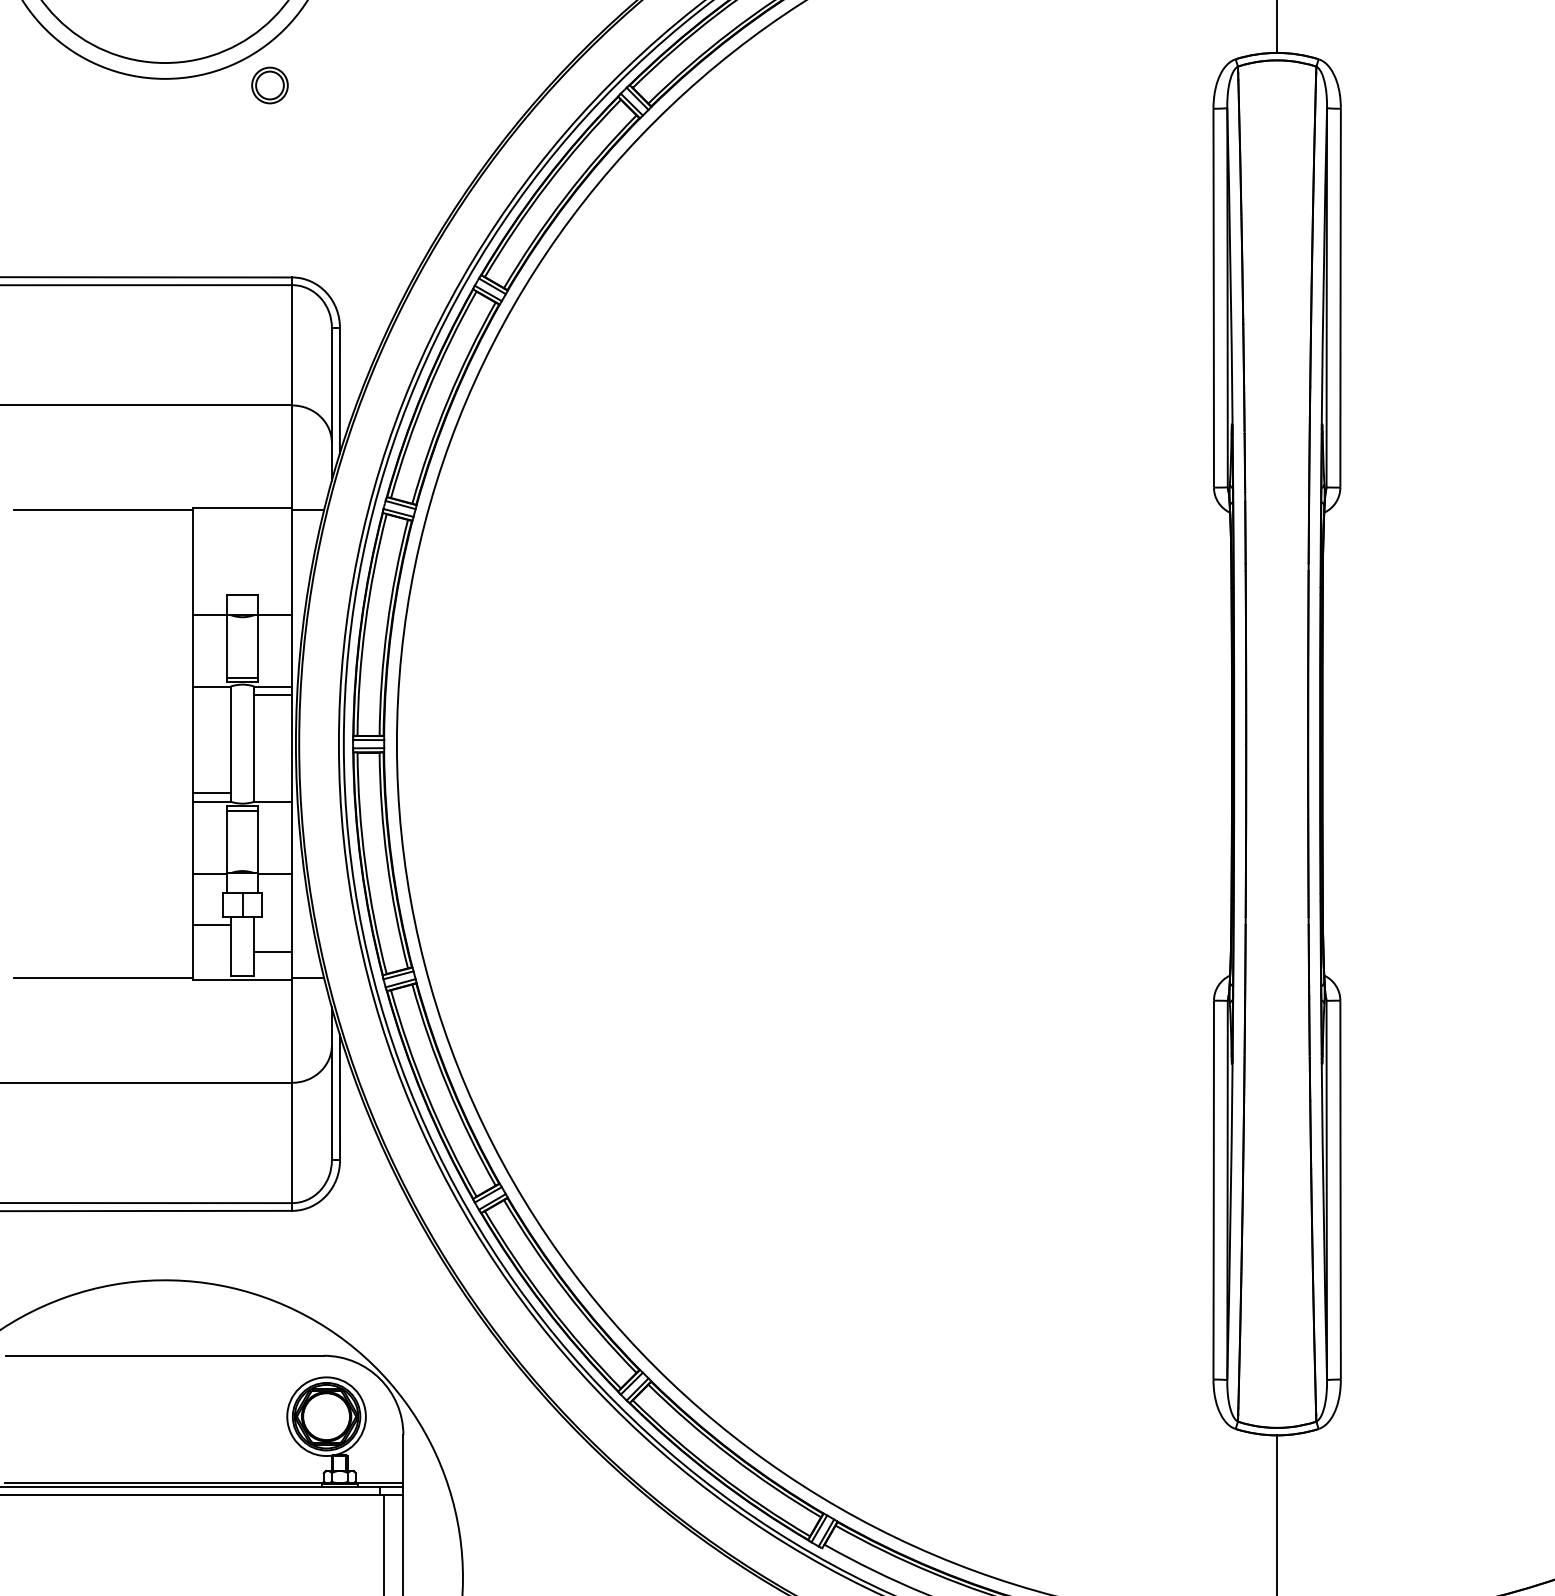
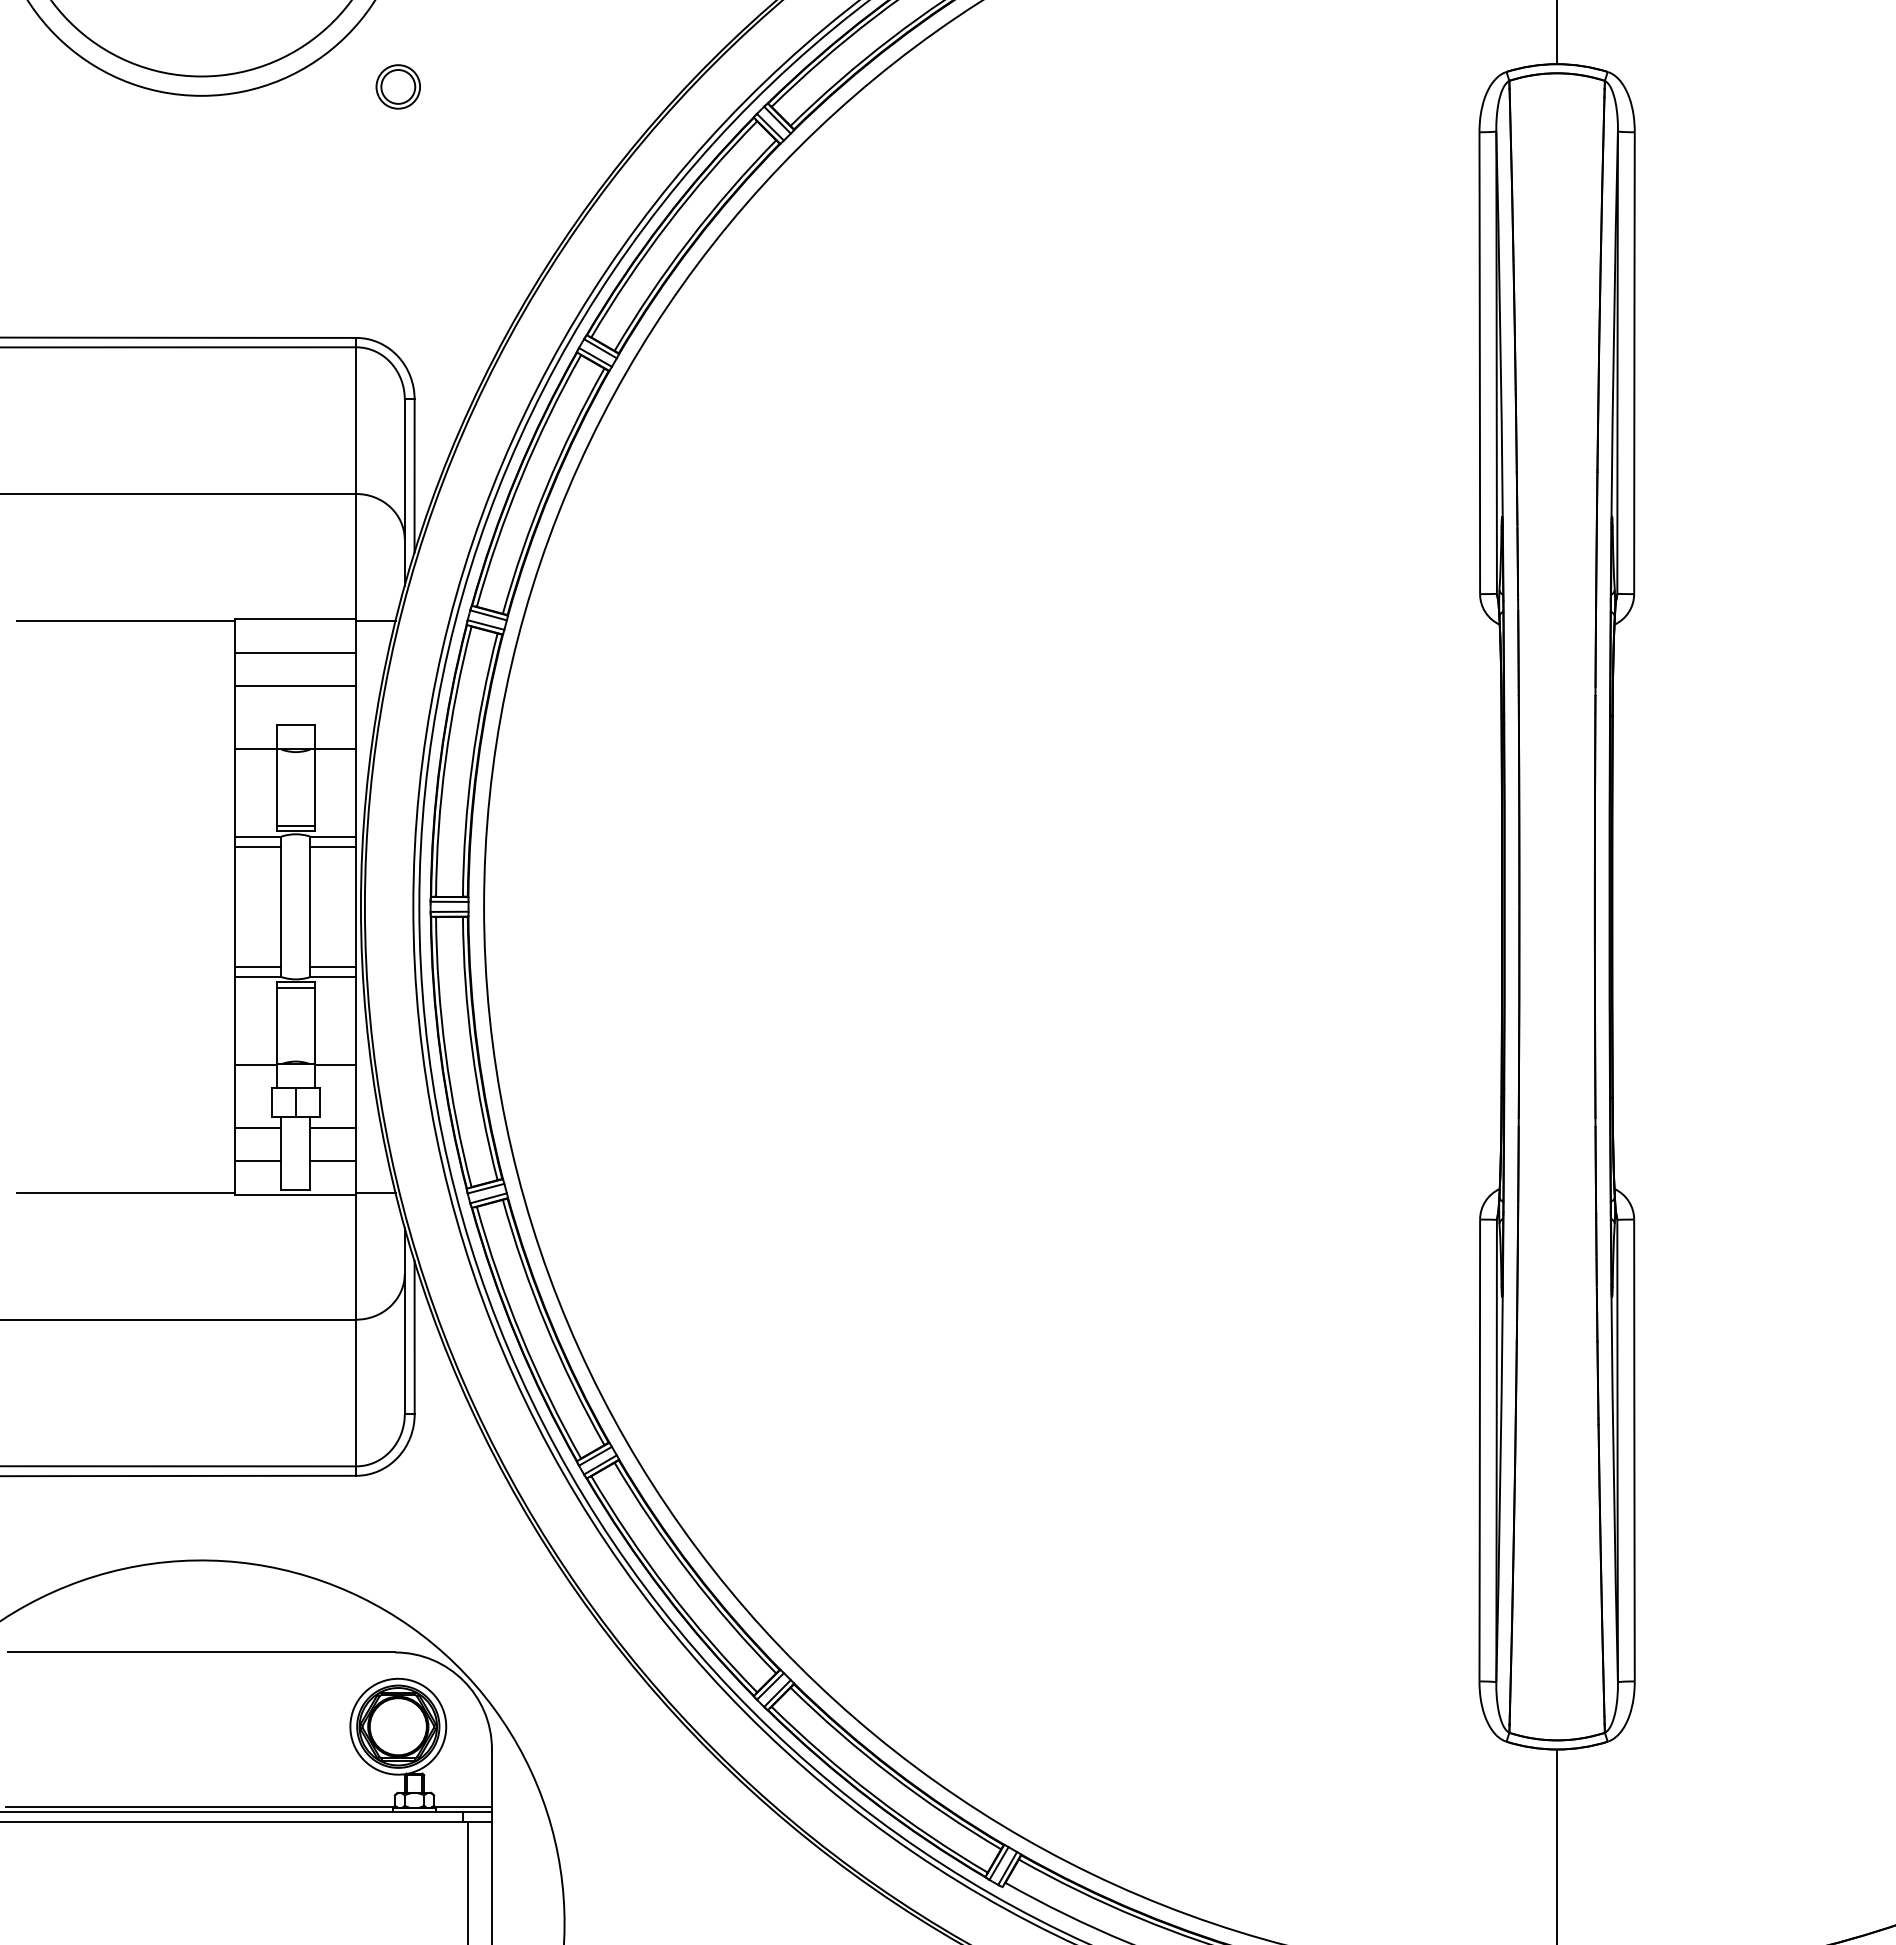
part: (269, 85) -> (397, 86), moved
line: (242, 536) -> (295, 653), added
line: (242, 562) -> (295, 685), added
line: (211, 695) -> (258, 847), added
line: (273, 793) -> (333, 966), added
line: (273, 925) -> (333, 1127), added
line: (211, 952) -> (258, 1160), added

